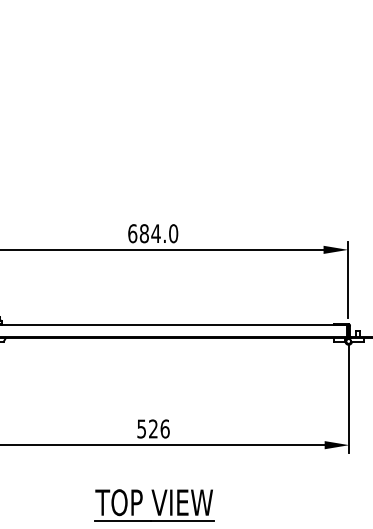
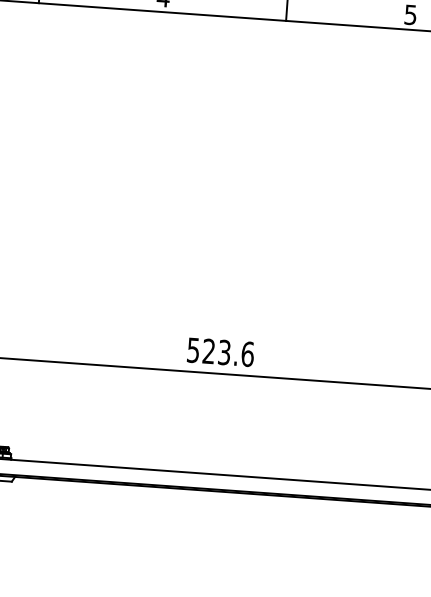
text: (153, 233) -> (221, 352), 684.0 -> 523.6

